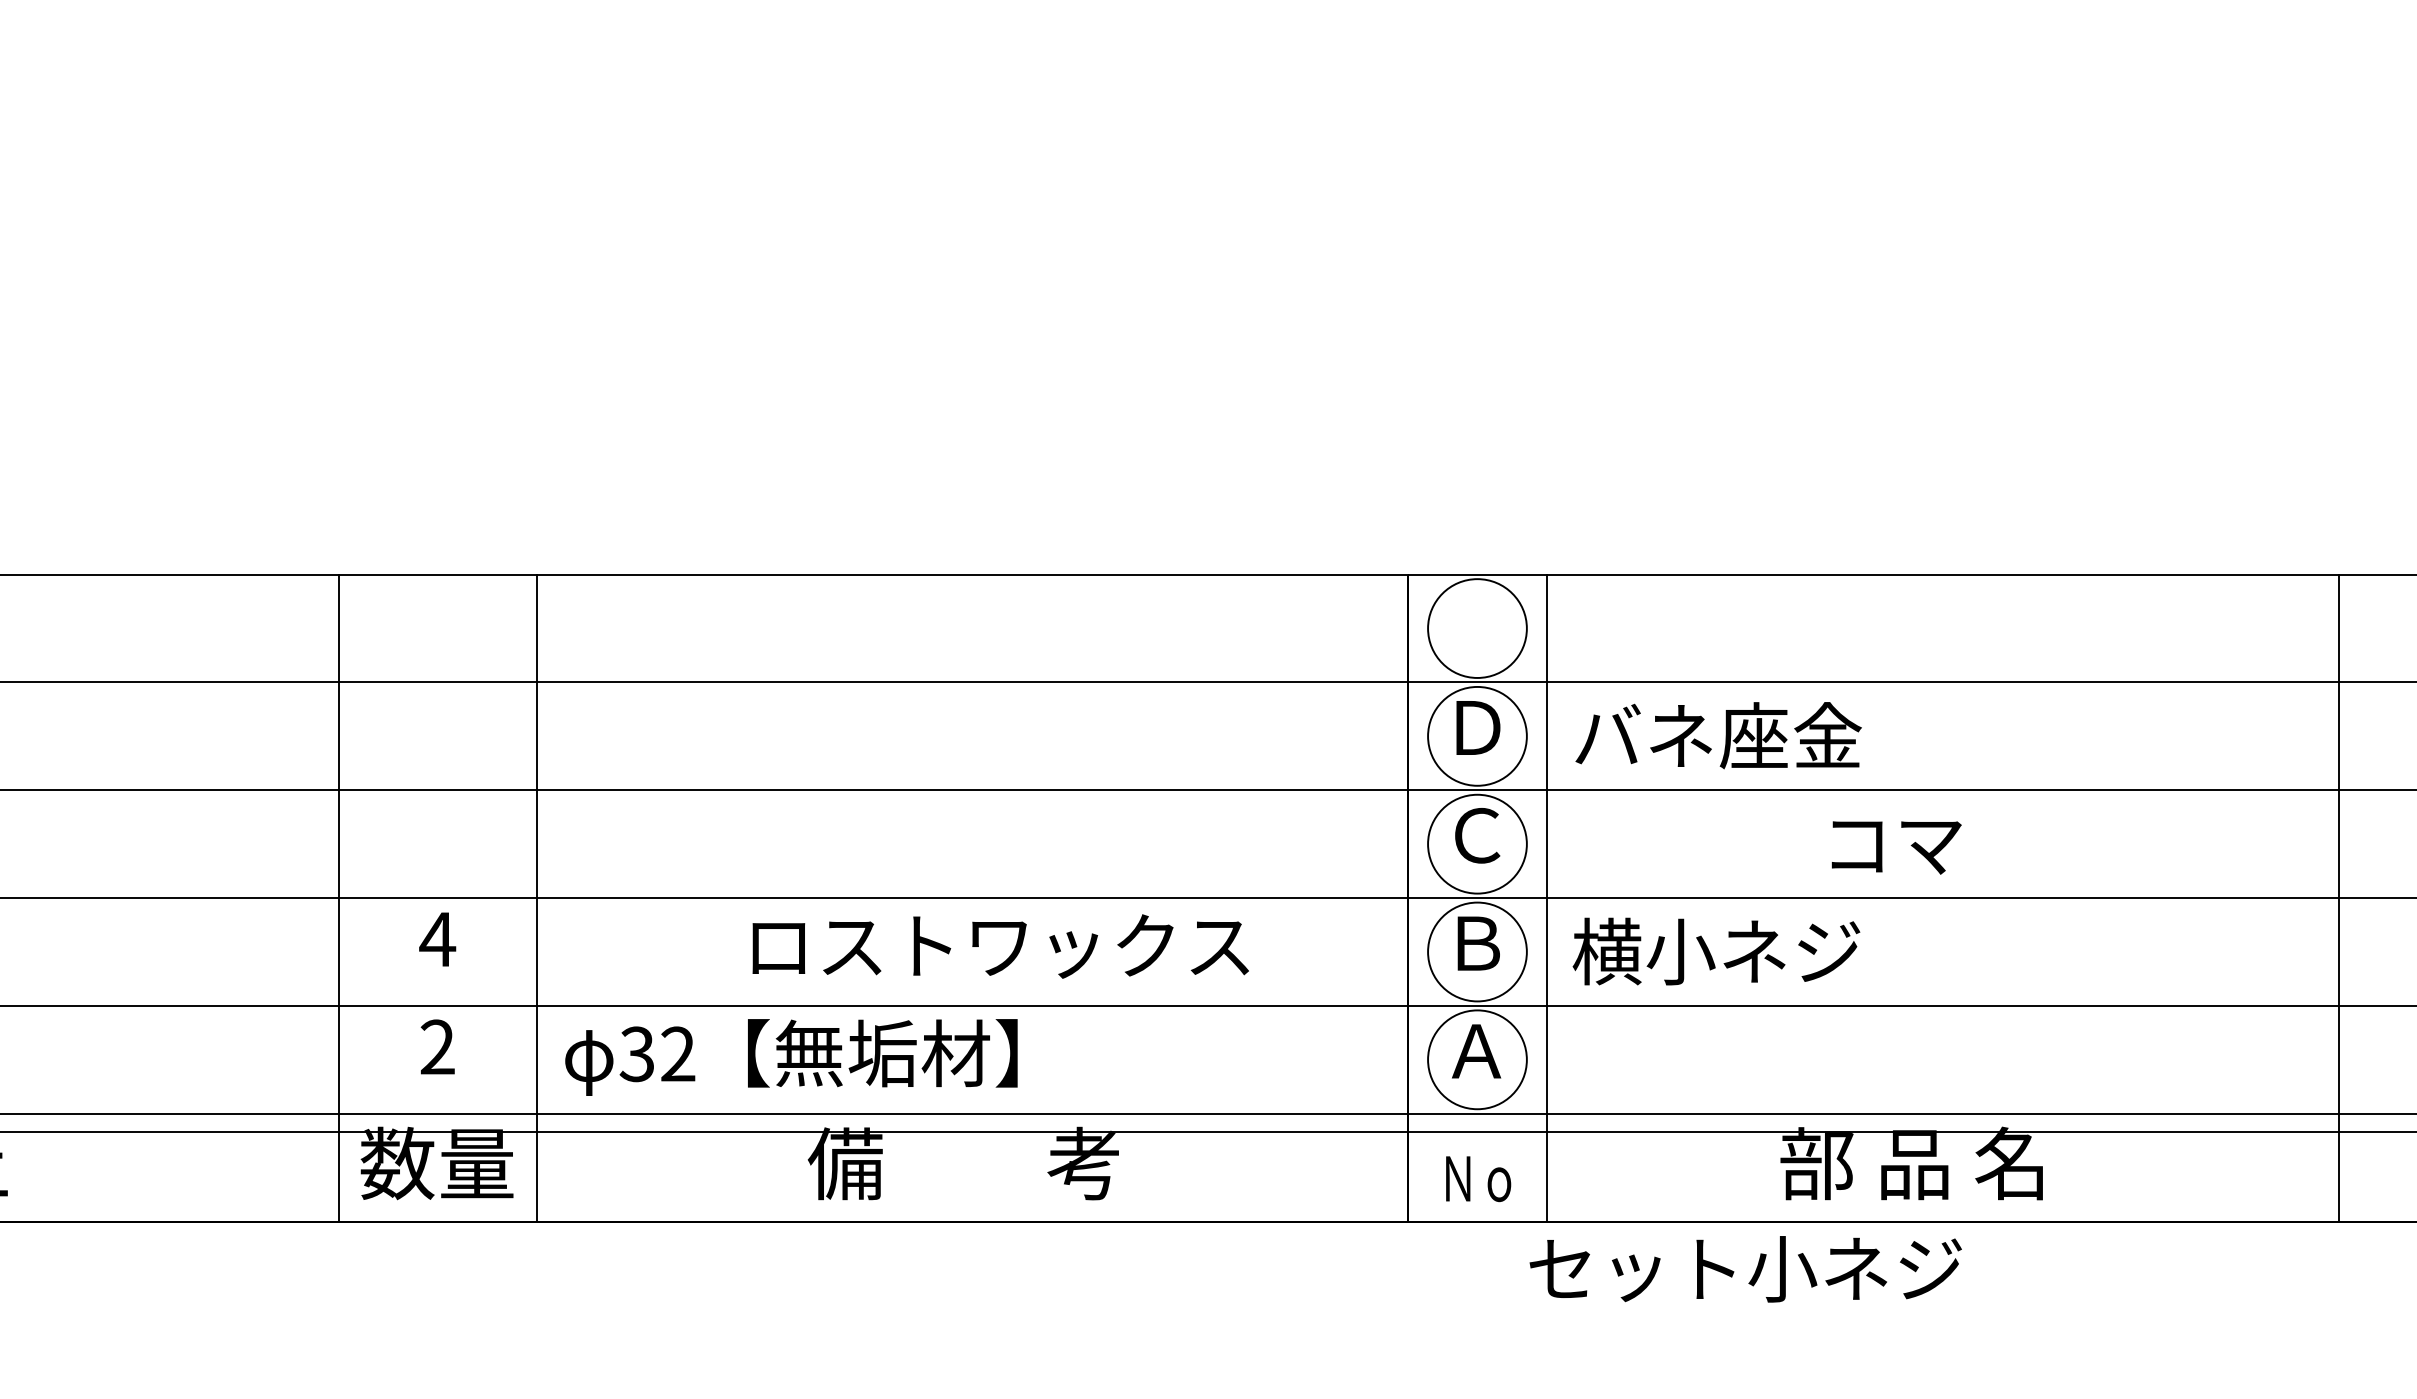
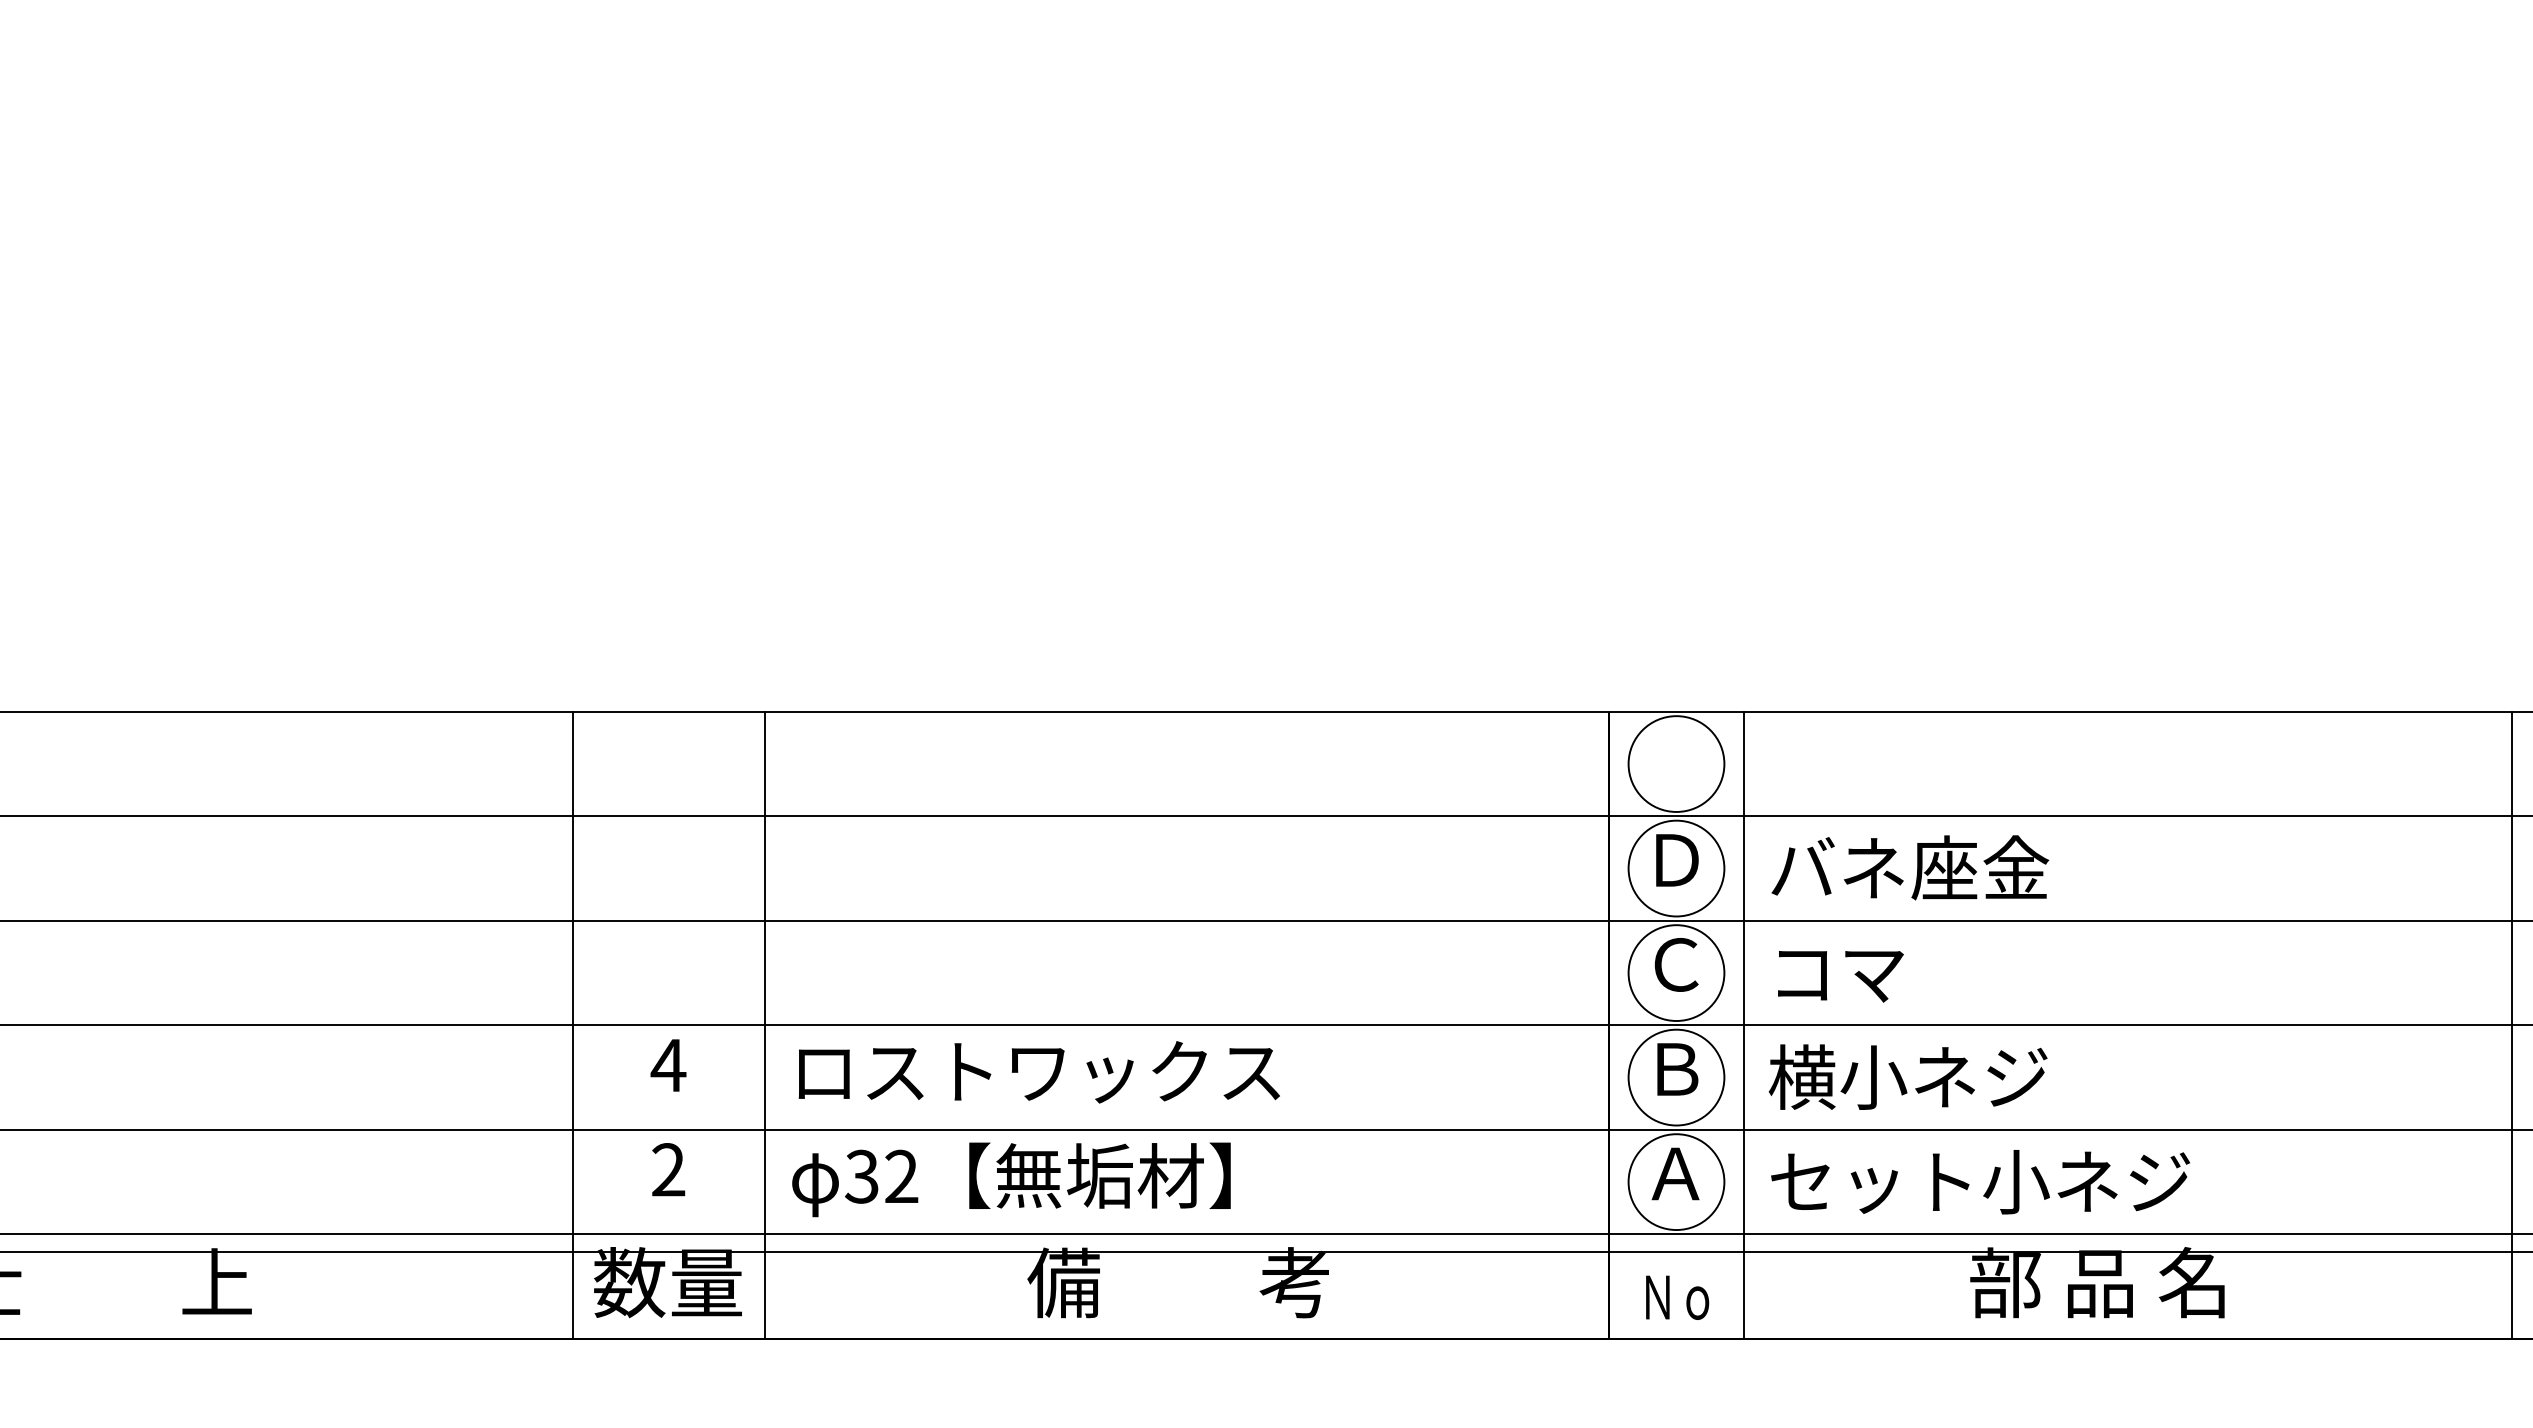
text: (1896, 847) -> (1840, 976), moved
text: (999, 946) -> (1038, 1072), moved
text: (1745, 1269) -> (1980, 1182), moved

